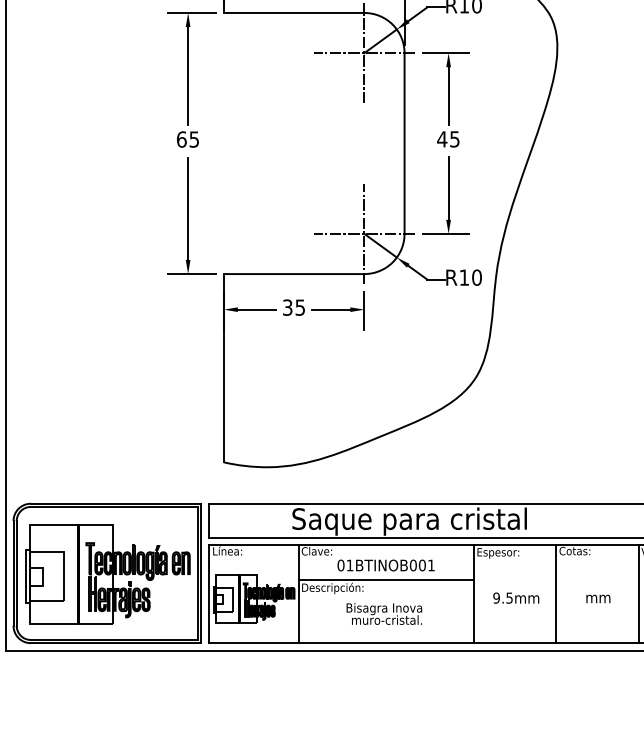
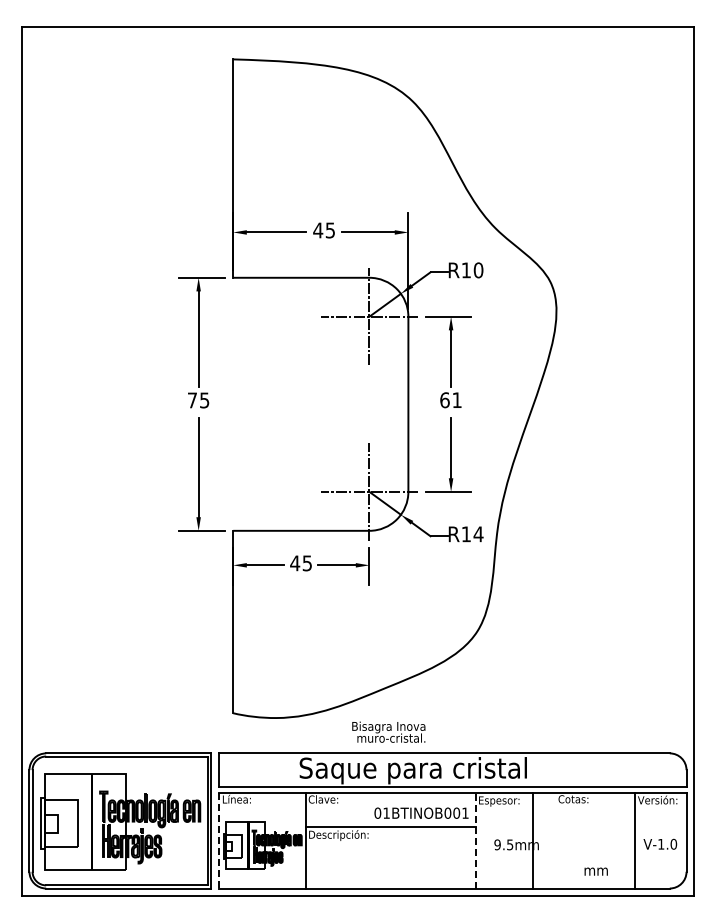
text: (181, 139) -> (192, 400), 65 -> 75
text: (448, 139) -> (450, 400), 45 -> 61
text: (476, 277) -> (478, 534), R10 -> R14
text: (288, 307) -> (295, 563), 35 -> 45
text: (386, 564) -> (421, 812), moved
line: (208, 593) -> (218, 840), solid -> dashed
line: (473, 593) -> (475, 840), solid -> dashed
line: (556, 593) -> (532, 840), moved
text: (597, 598) -> (595, 871), moved
text: (384, 613) -> (388, 731), moved

